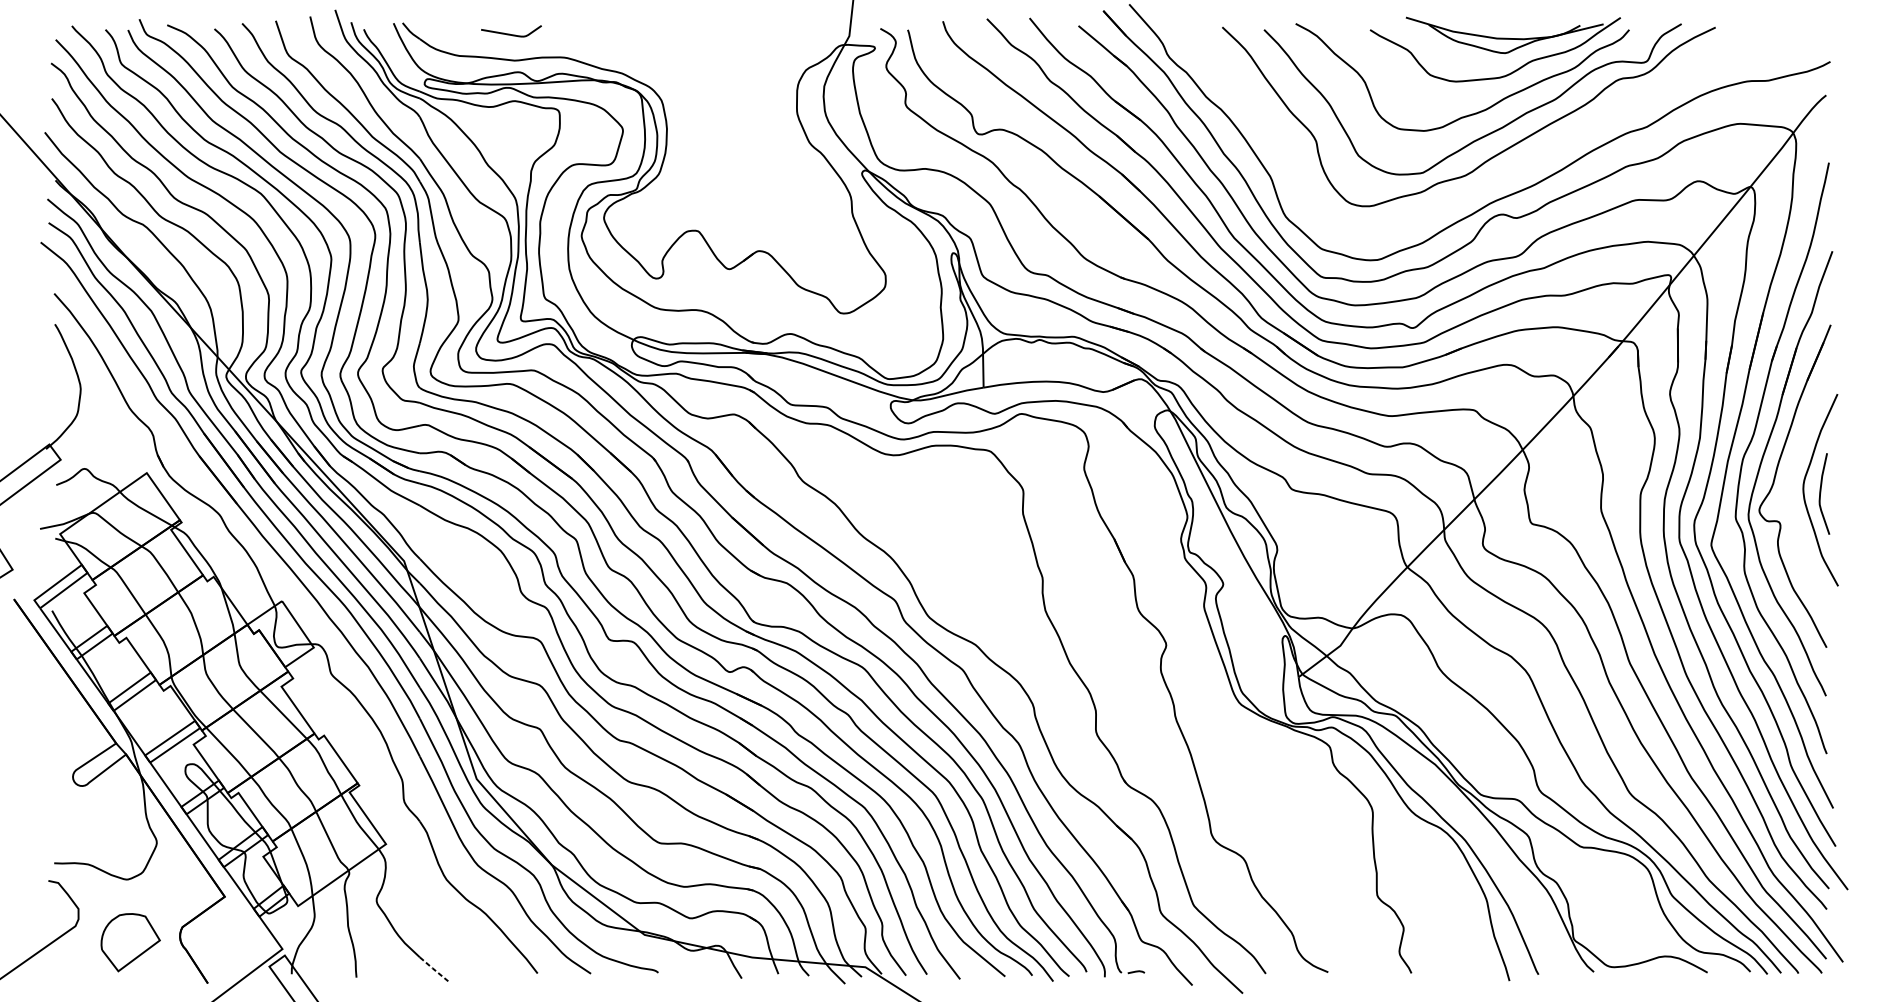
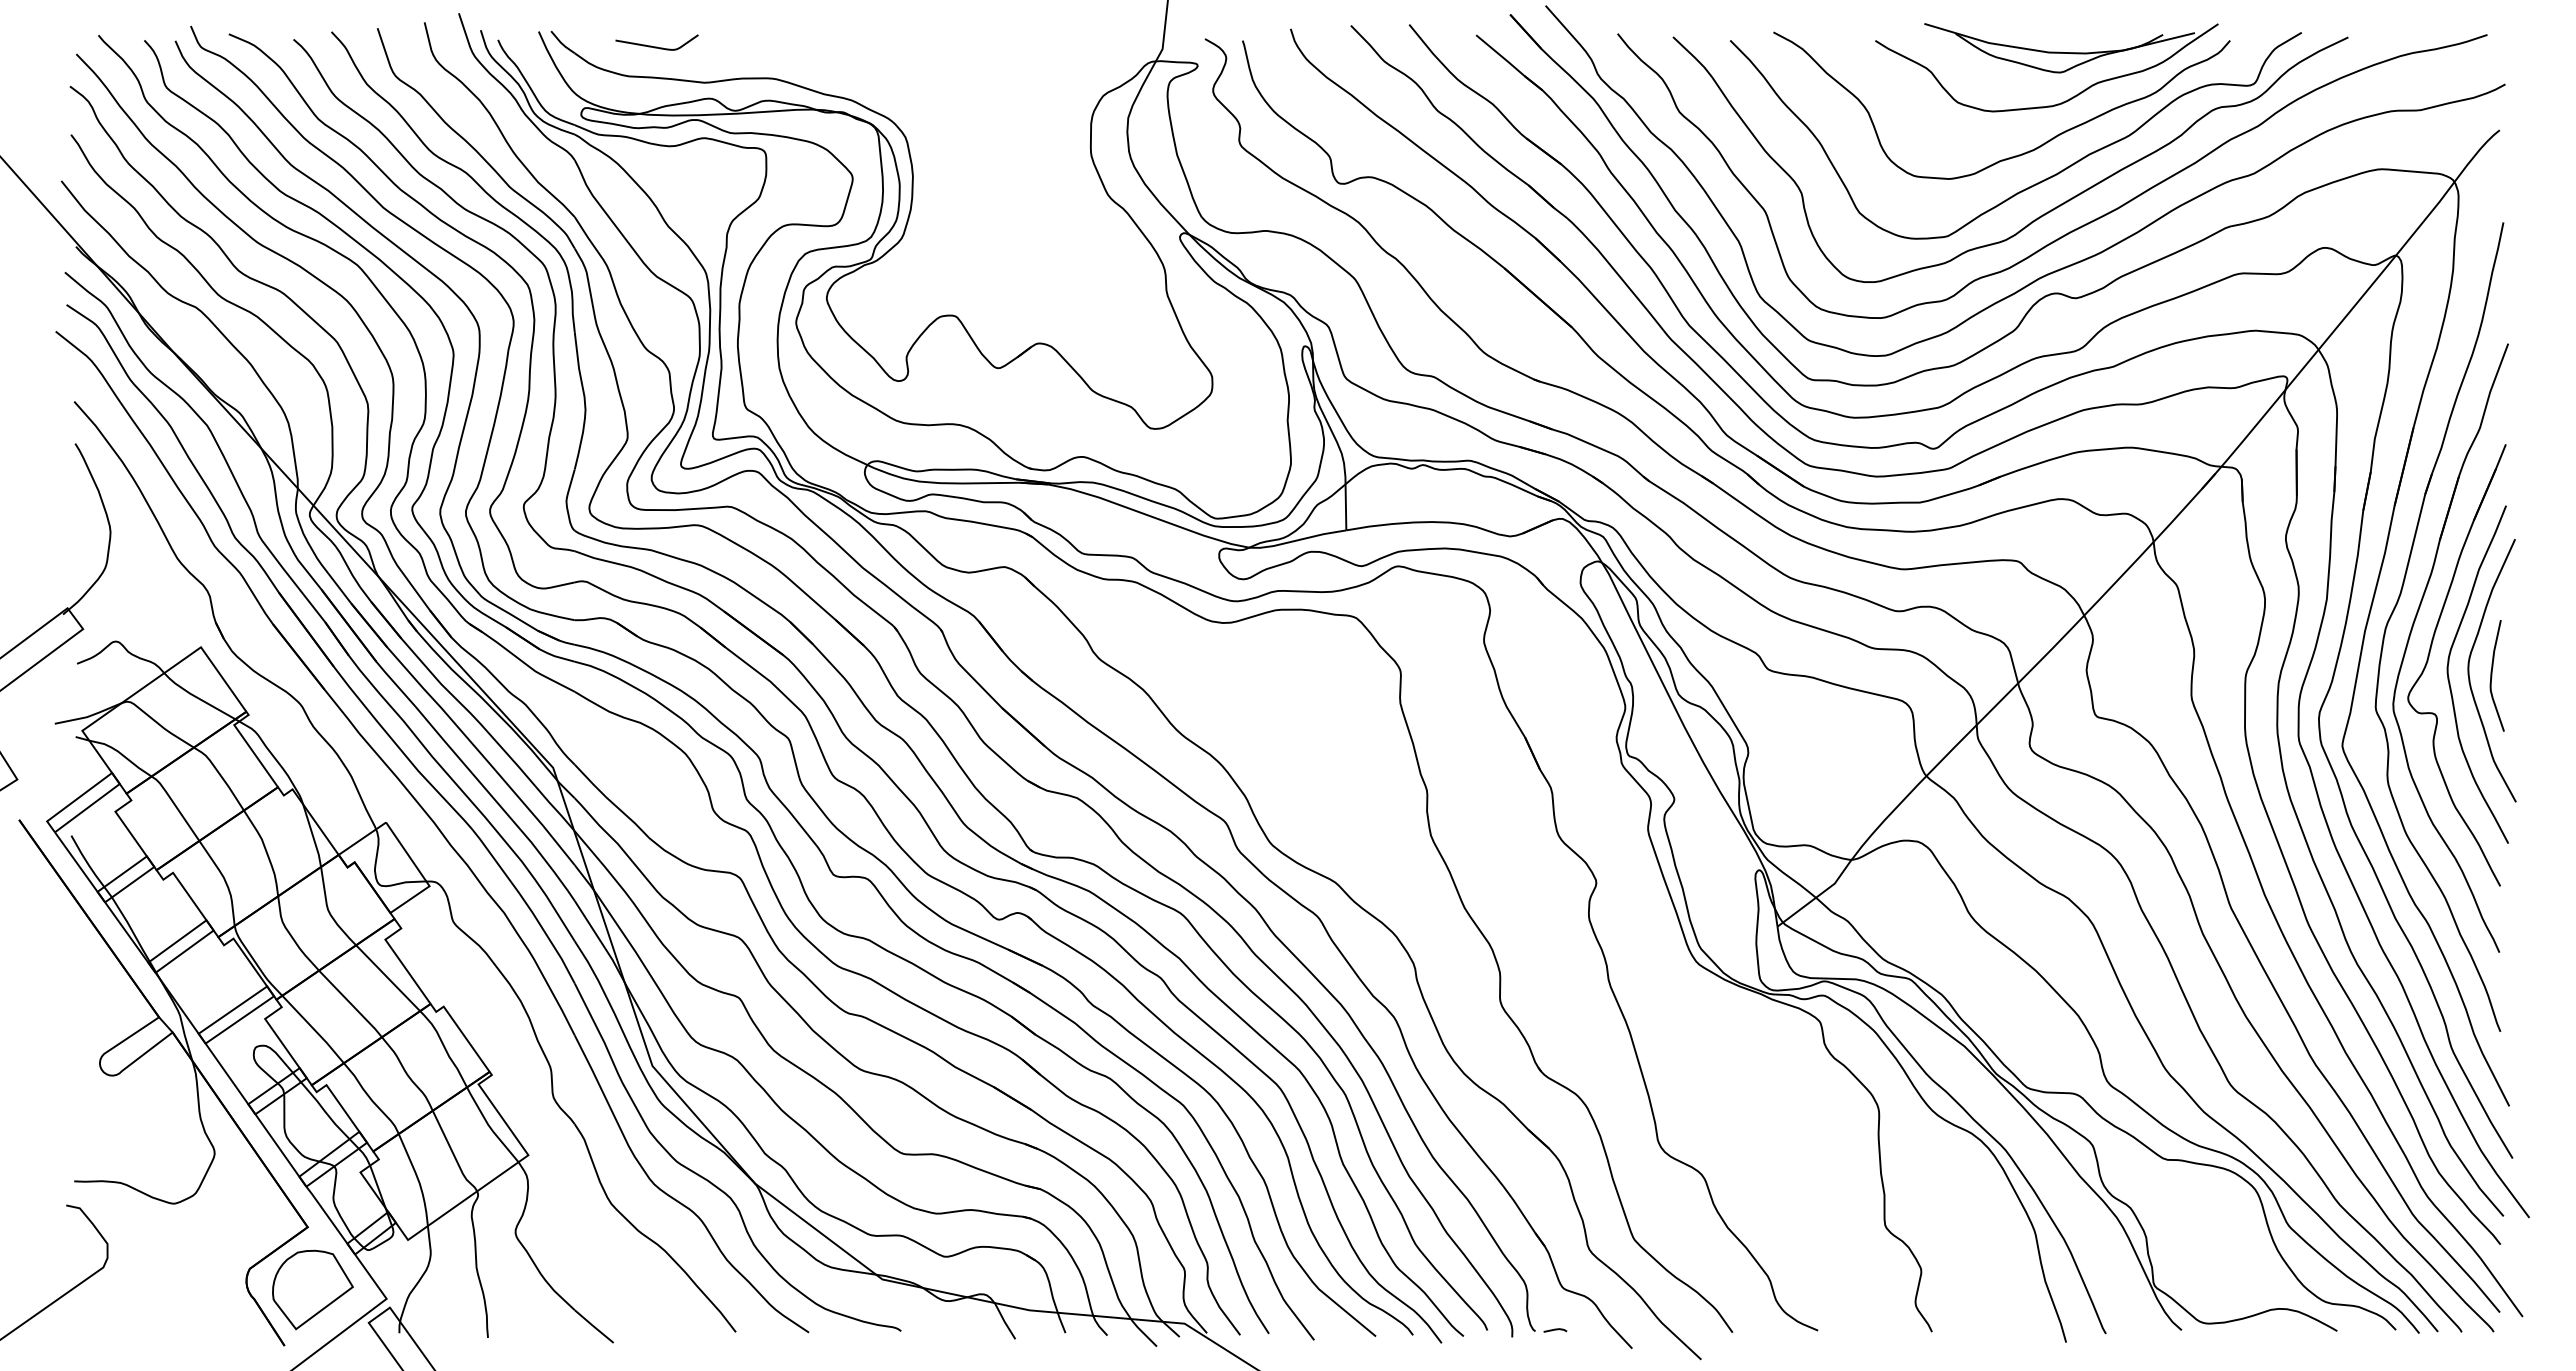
curve: (511, 34) -> (656, 46), moved
curve: (1517, 166) -> (2077, 227), added
curve: (1789, 495) -> (2449, 677), added
part: (130, 942) -> (312, 1289), moved
line: (433, 969) -> (593, 1326), dashed -> solid

